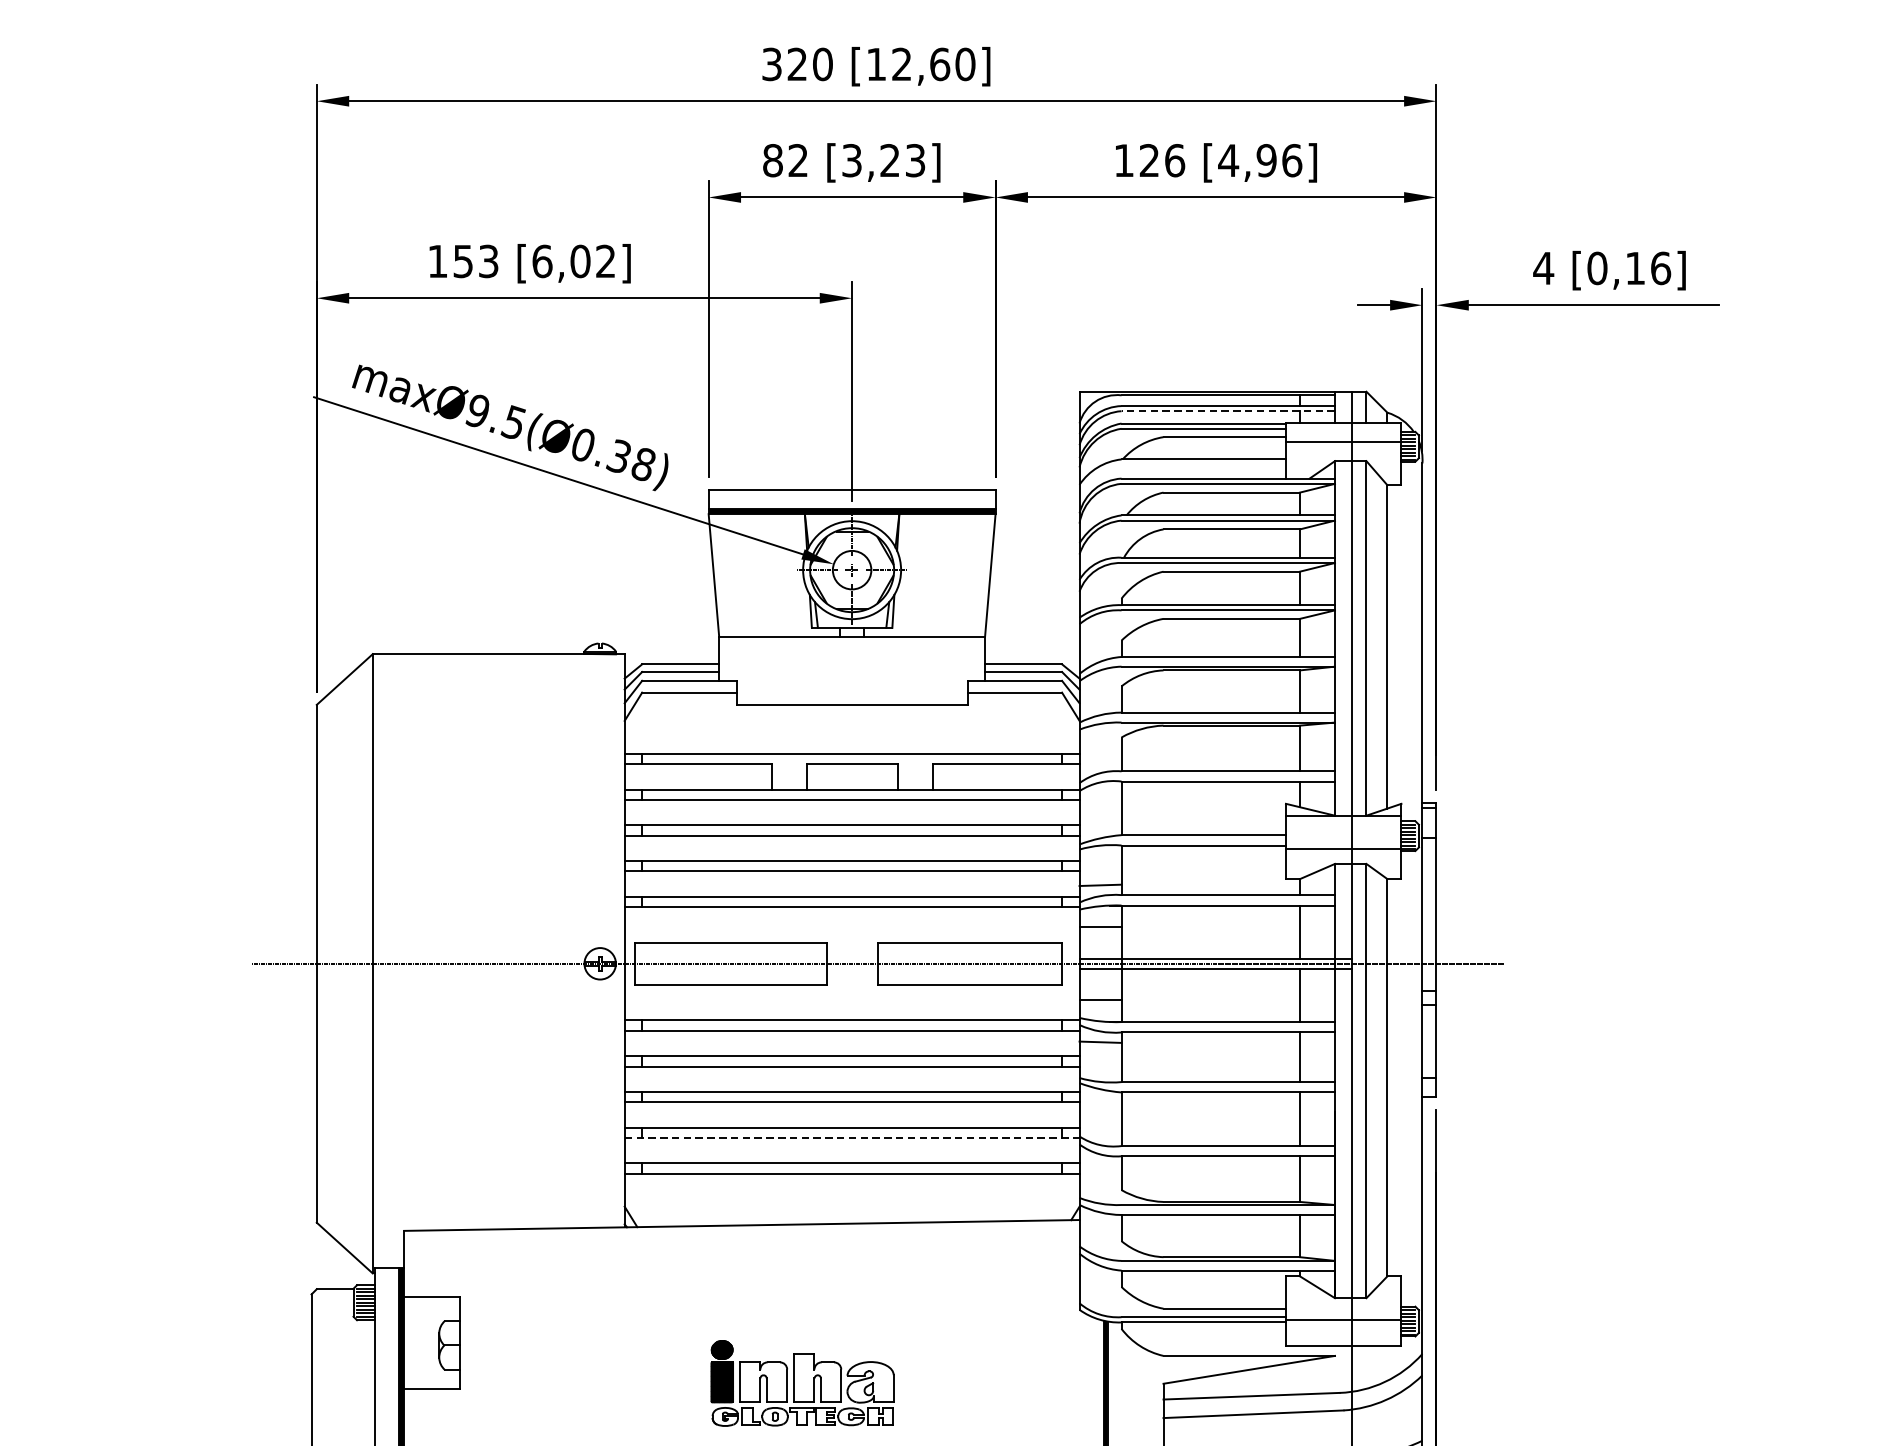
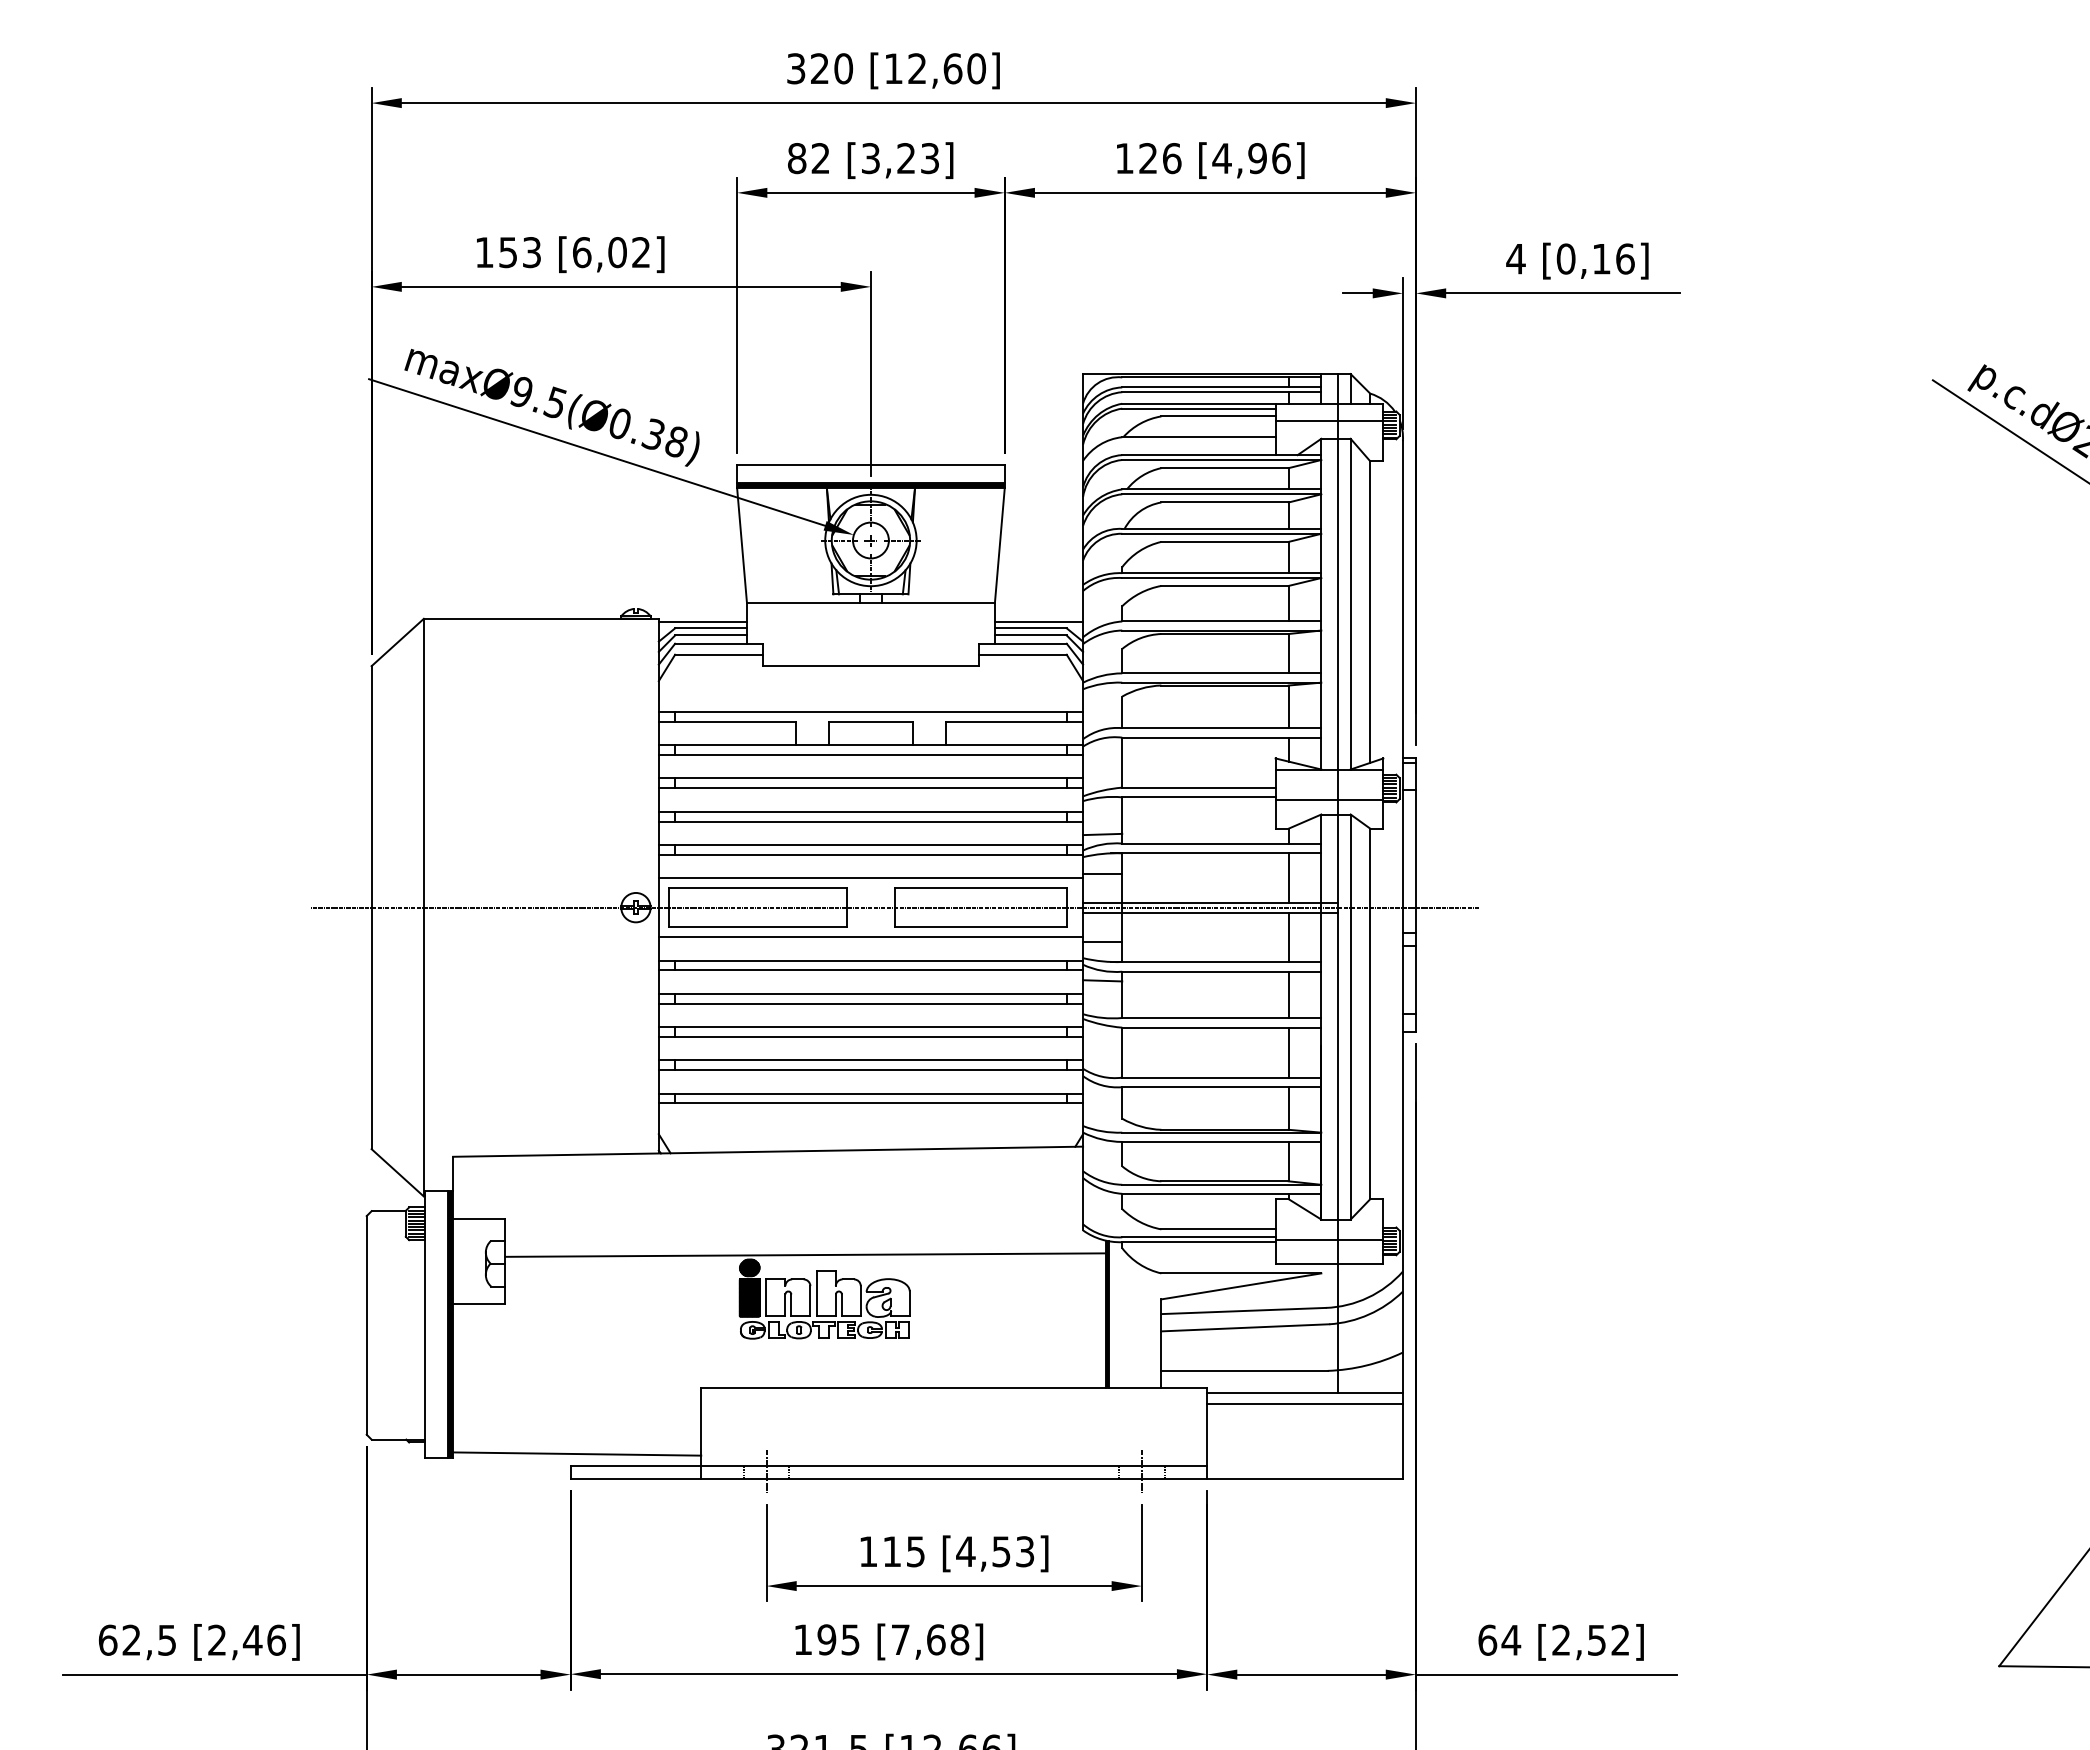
line: (1227, 411) -> (1221, 392), dashed -> solid
line: (671, 658) -> (702, 622), added
line: (1031, 658) -> (1038, 622), added
line: (851, 932) -> (870, 878), added
line: (851, 995) -> (870, 937), added
line: (852, 1138) -> (871, 1070), dashed -> solid
line: (781, 1335) -> (805, 1254), added

